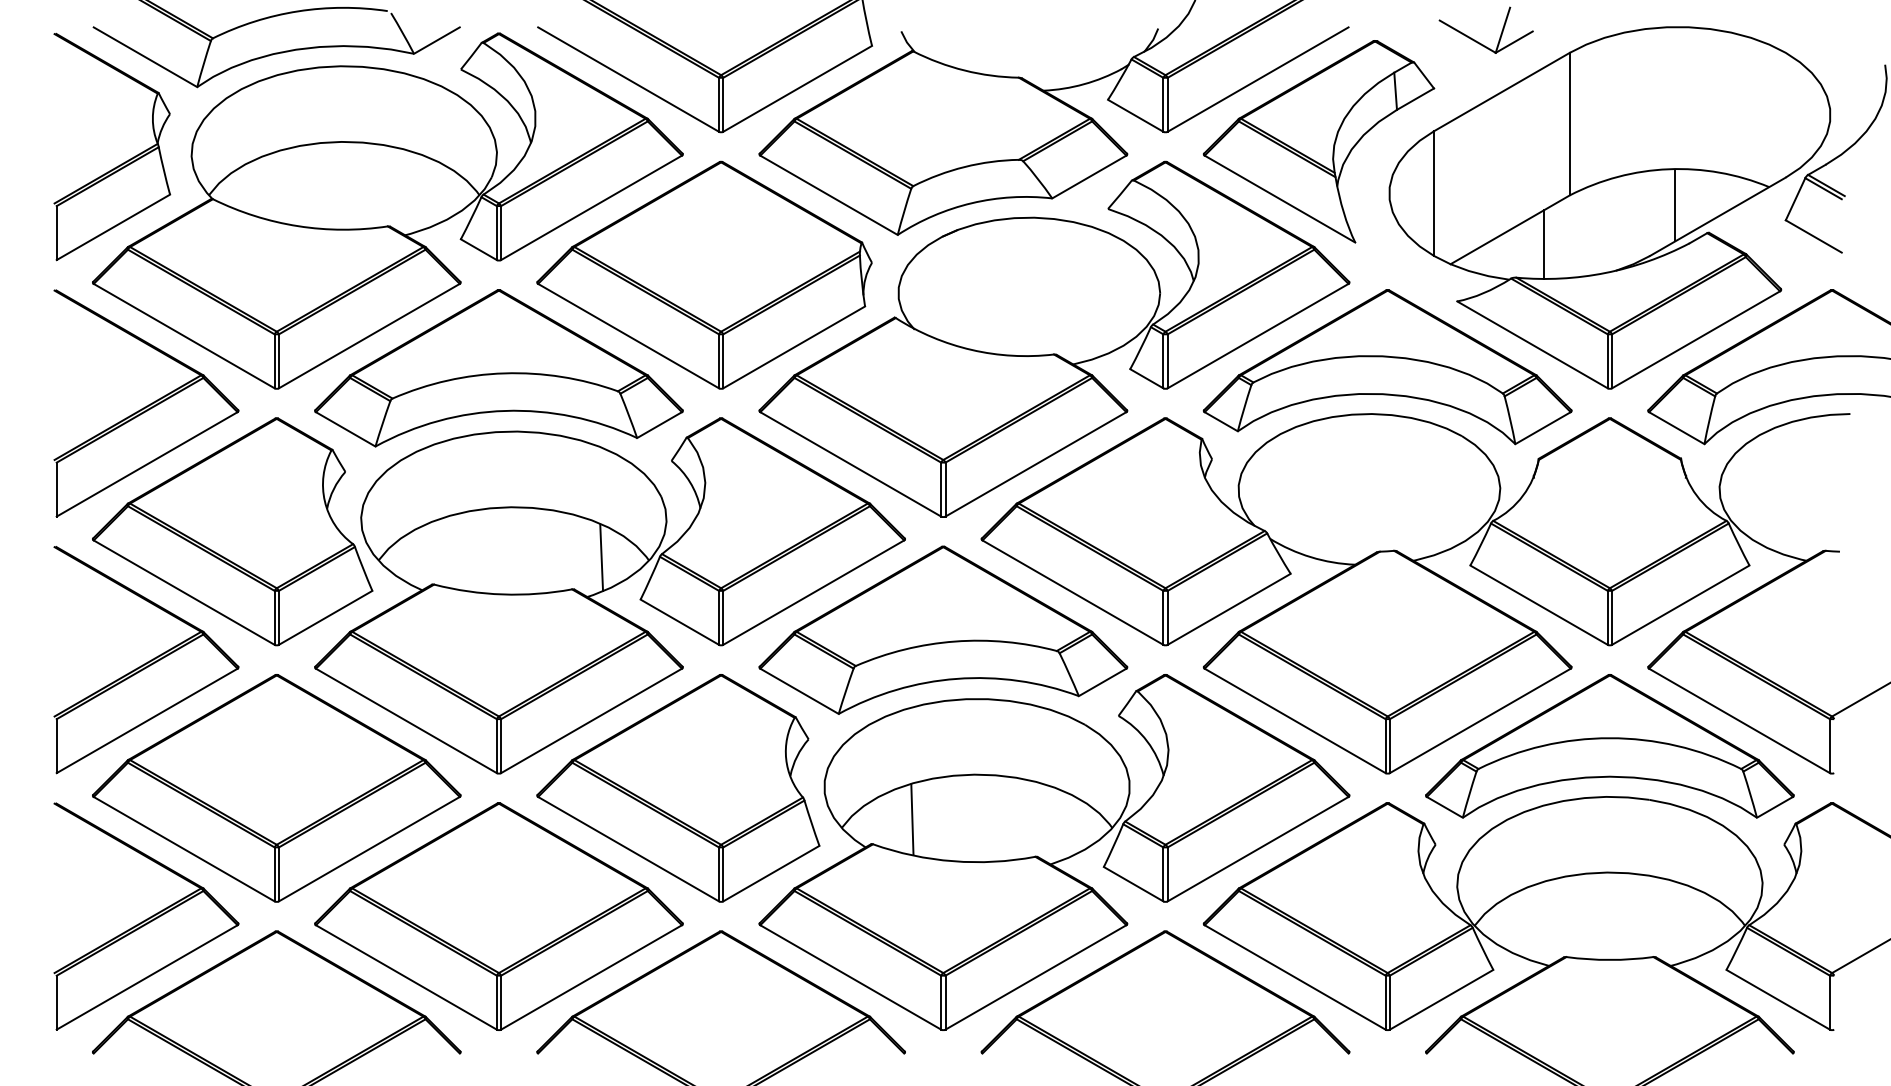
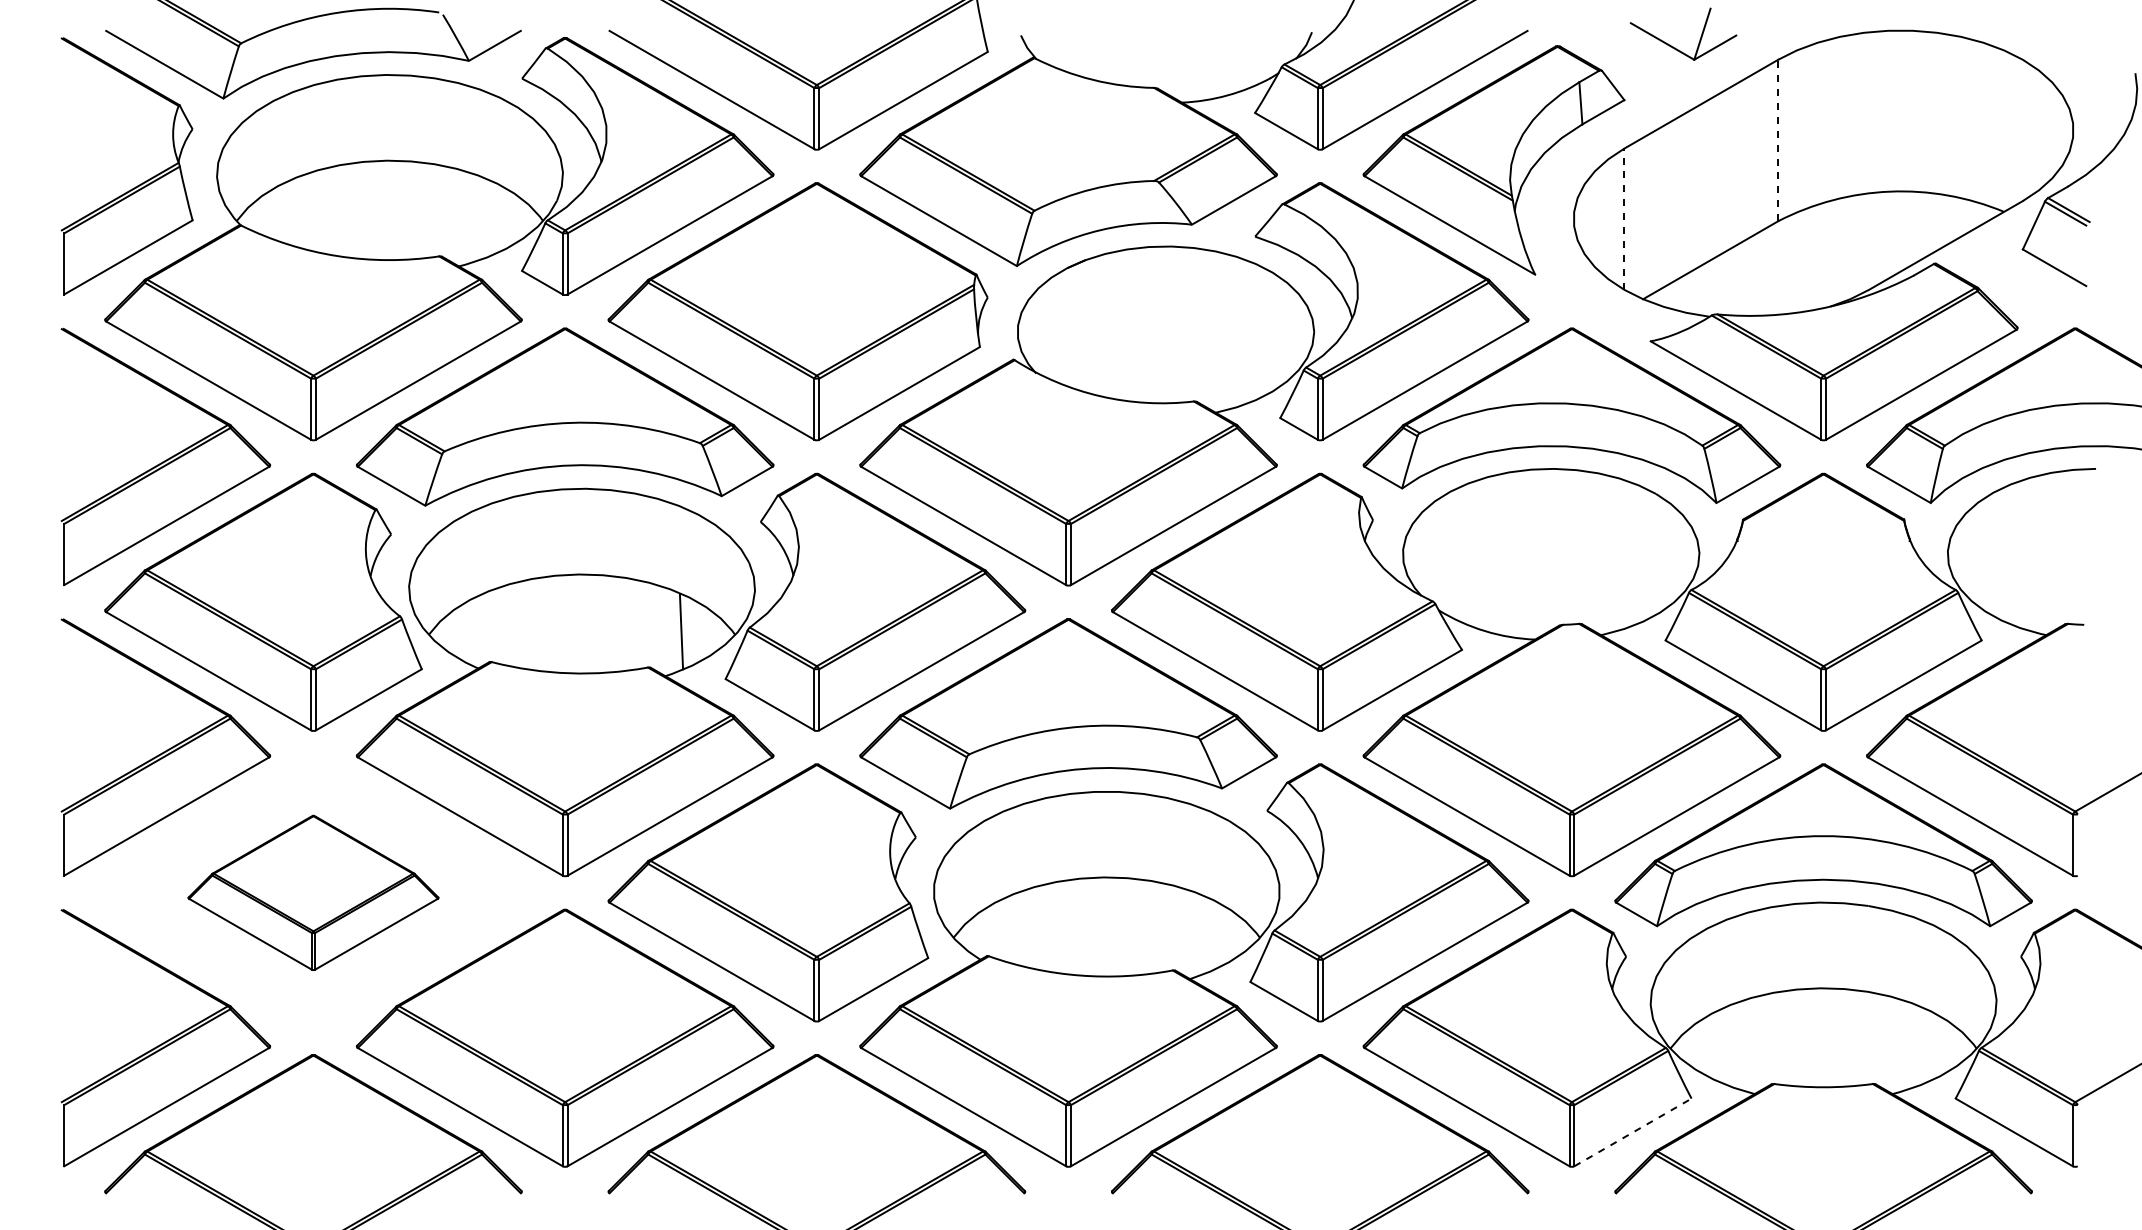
line: (1570, 124) -> (1778, 140), solid -> dashed
line: (1434, 193) -> (1624, 219), solid -> dashed
line: (1675, 205) -> (1897, 232), removed
line: (1544, 244) -> (1749, 276), removed
part: (276, 787) -> (313, 892), size x0.6
line: (912, 819) -> (1033, 928), removed
line: (1441, 999) -> (1632, 1132), solid -> dashed

